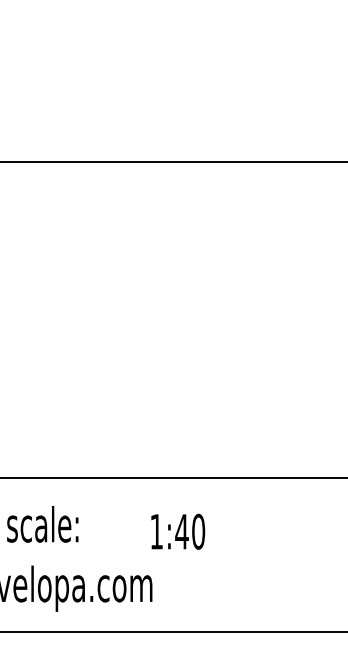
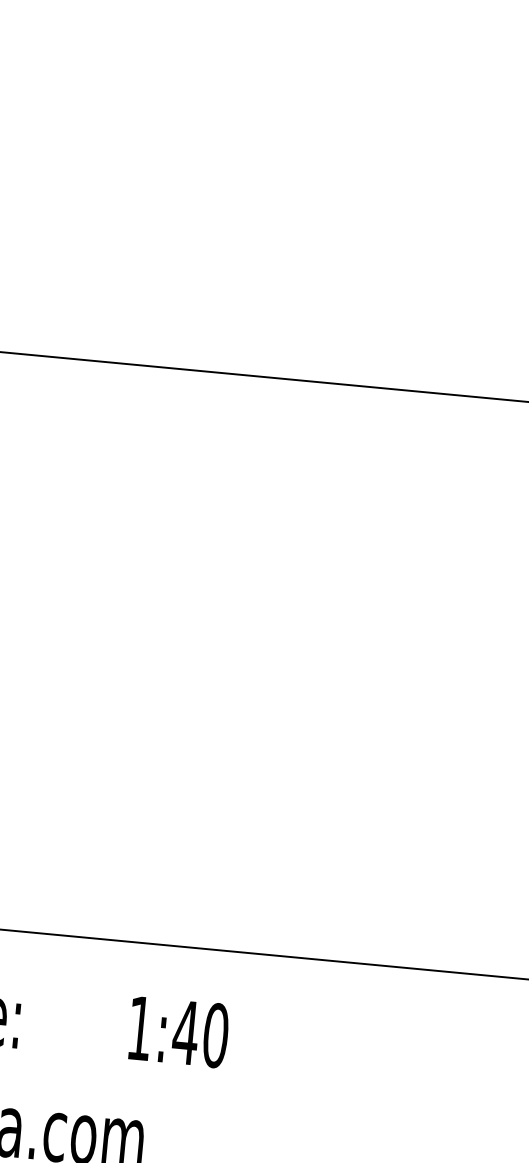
text: (178, 531) -> (179, 1031), moved

